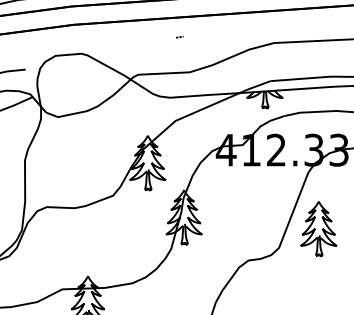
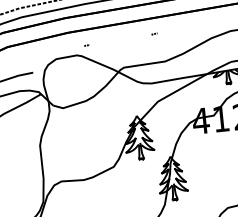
line: (94, 42) -> (86, 45), added

